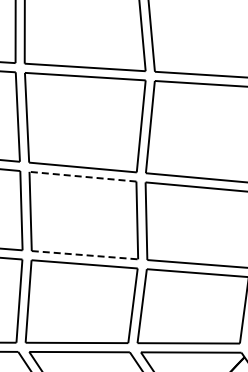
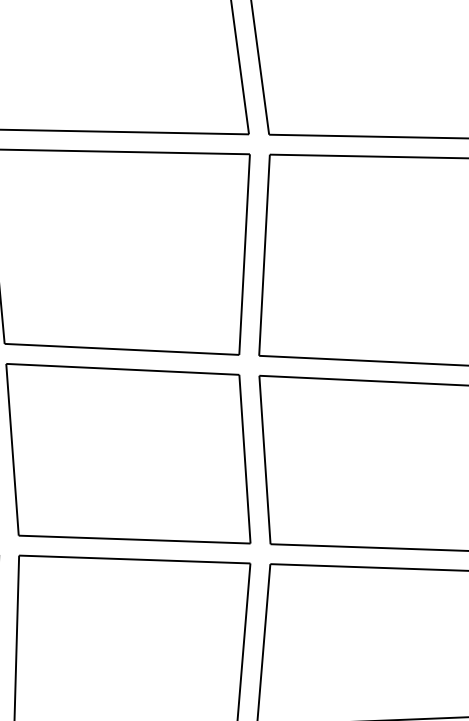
line: (82, 176) -> (121, 368), dashed -> solid
line: (85, 255) -> (135, 540), dashed -> solid

